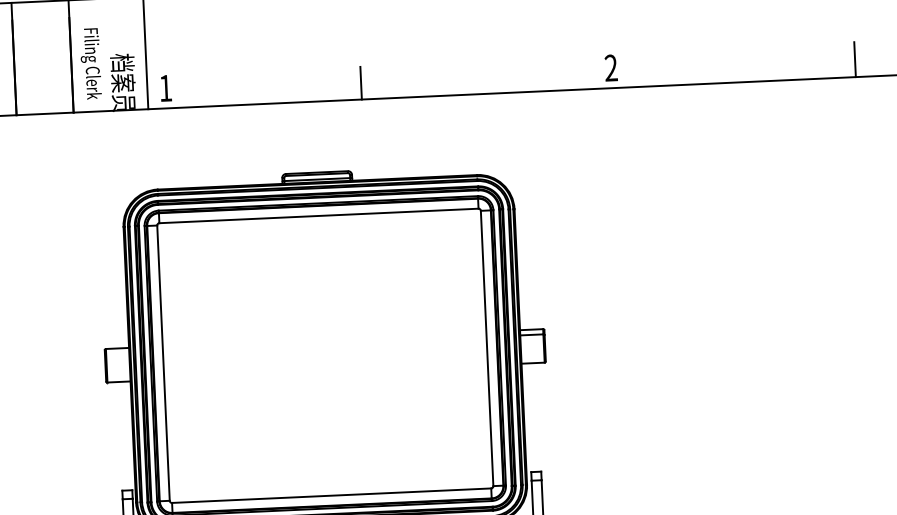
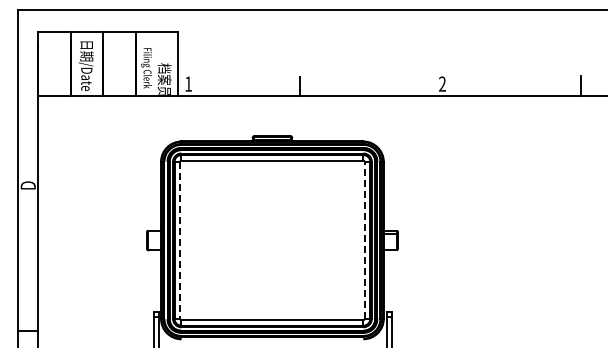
line: (486, 346) -> (364, 239), solid -> dashed
line: (164, 363) -> (180, 240), solid -> dashed

